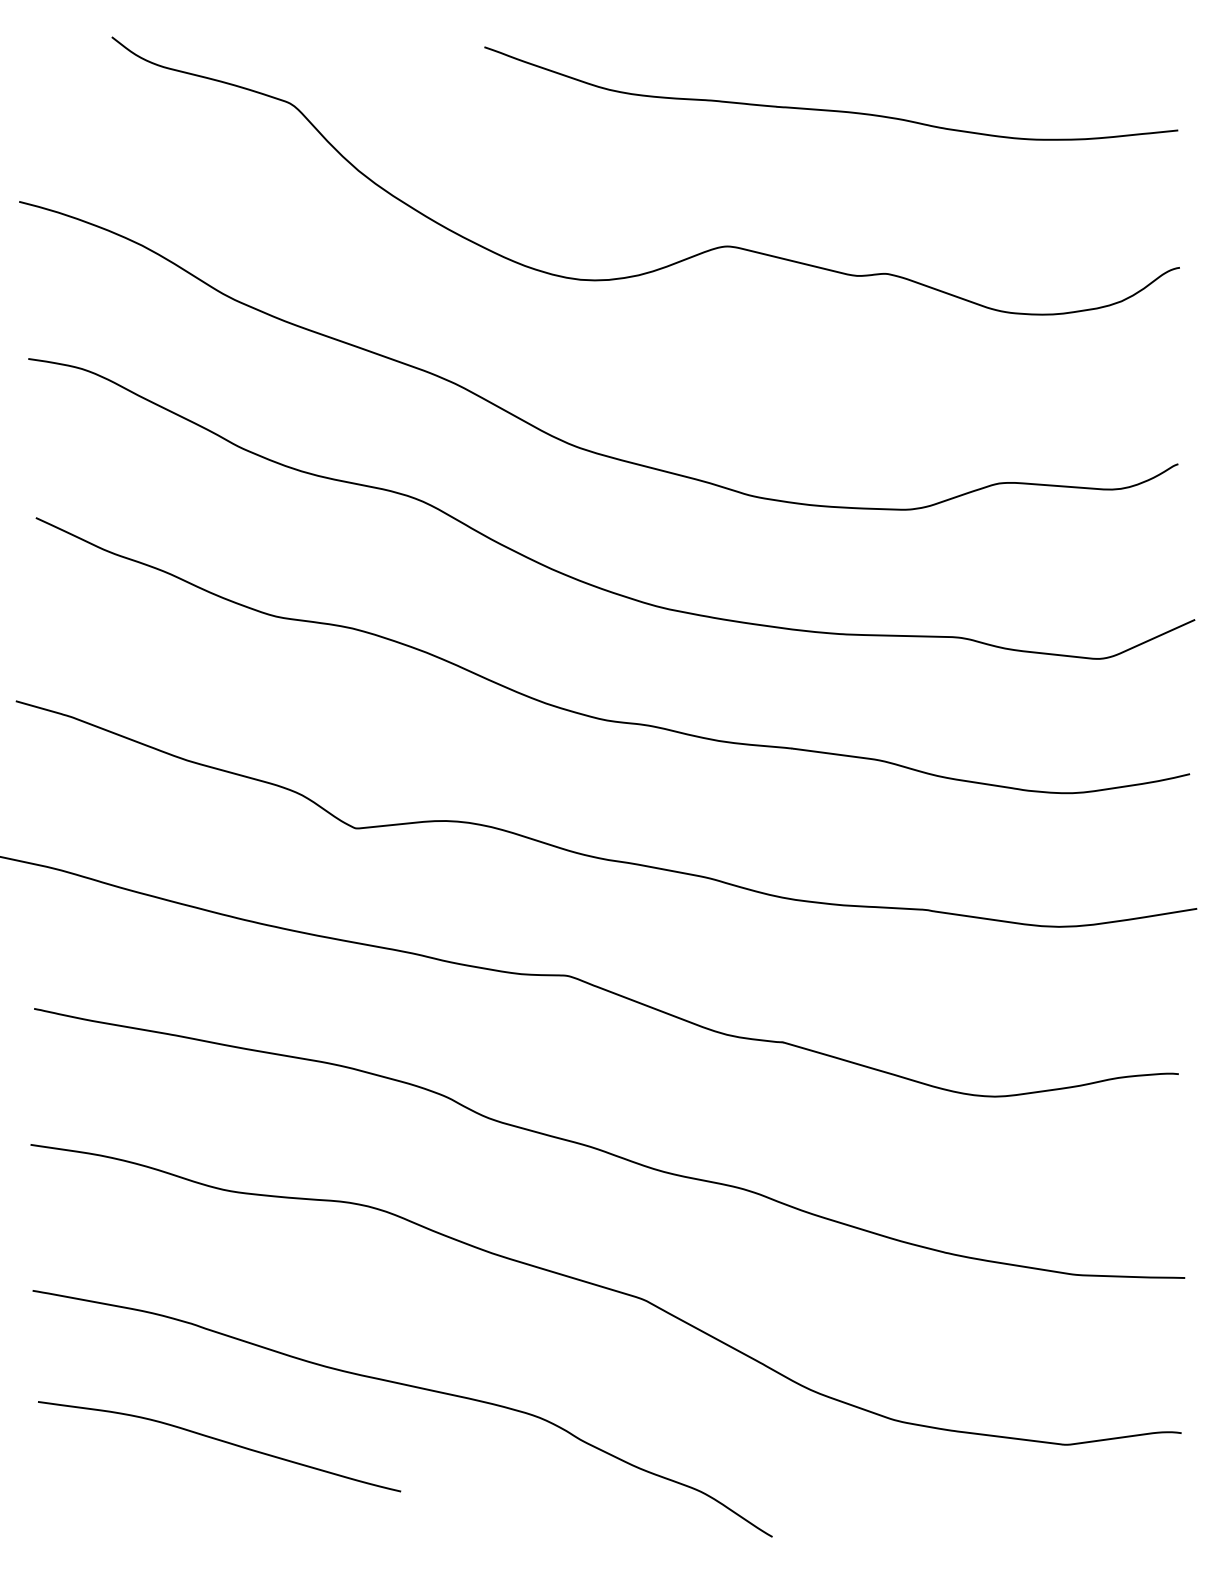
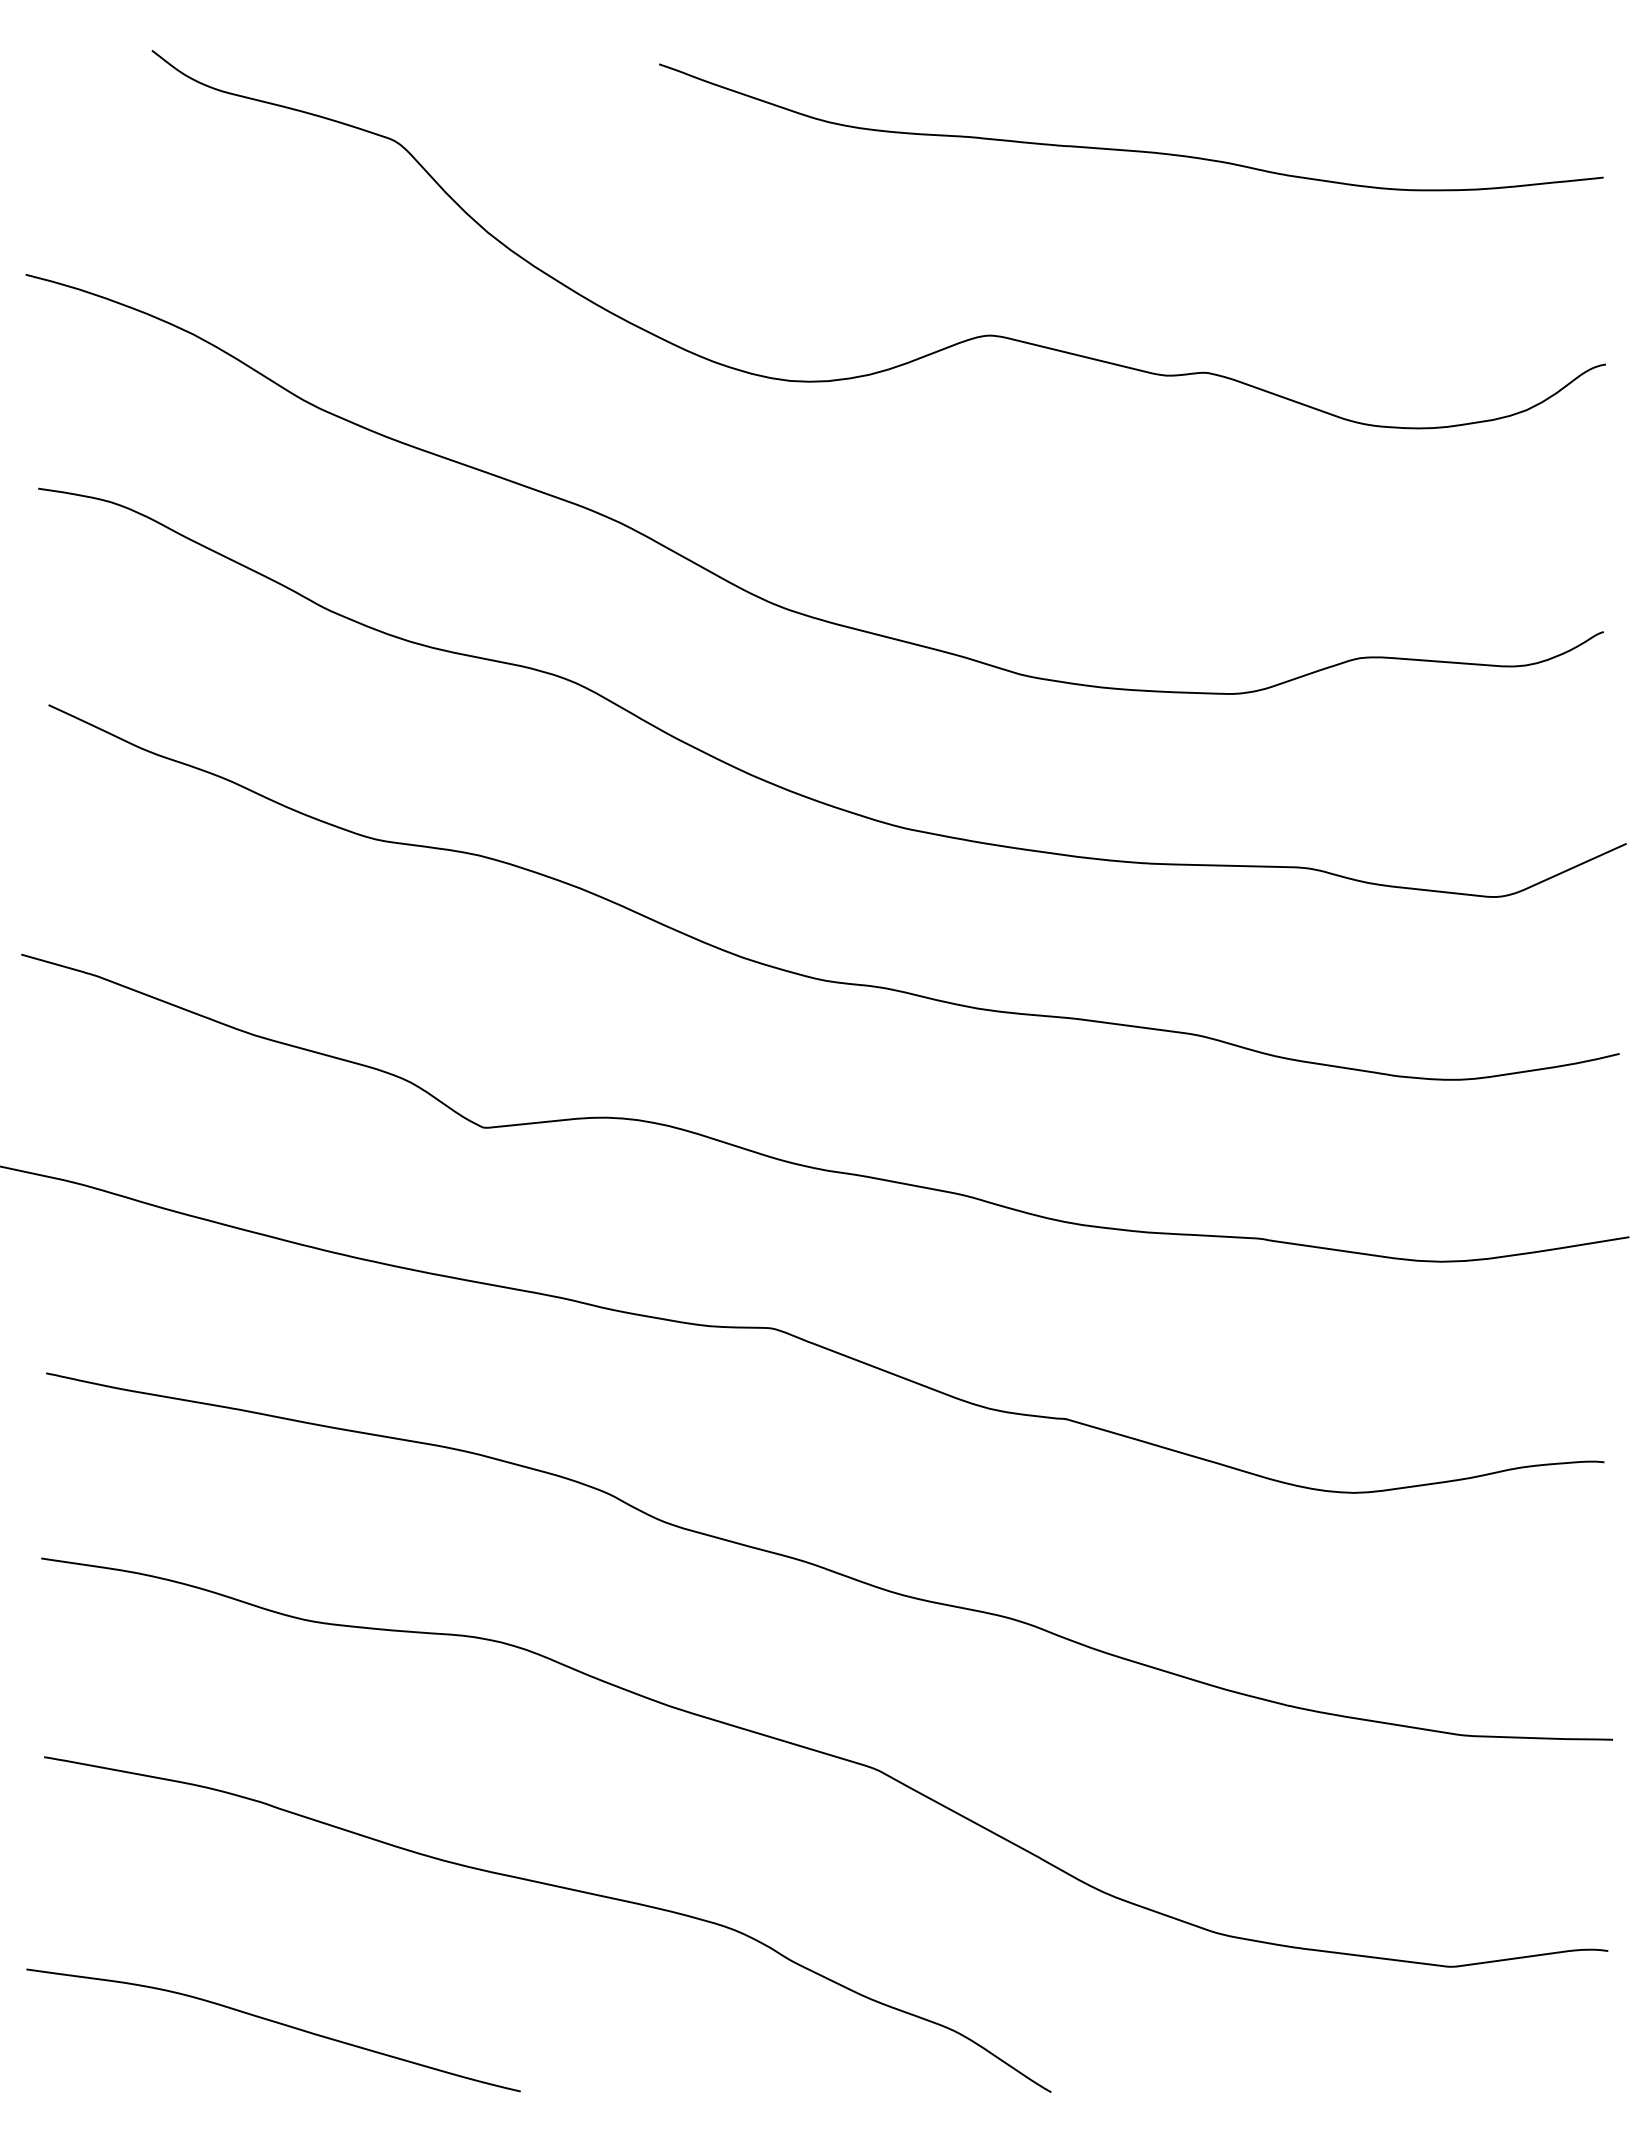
curve: (221, 1441) -> (276, 2023), moved

